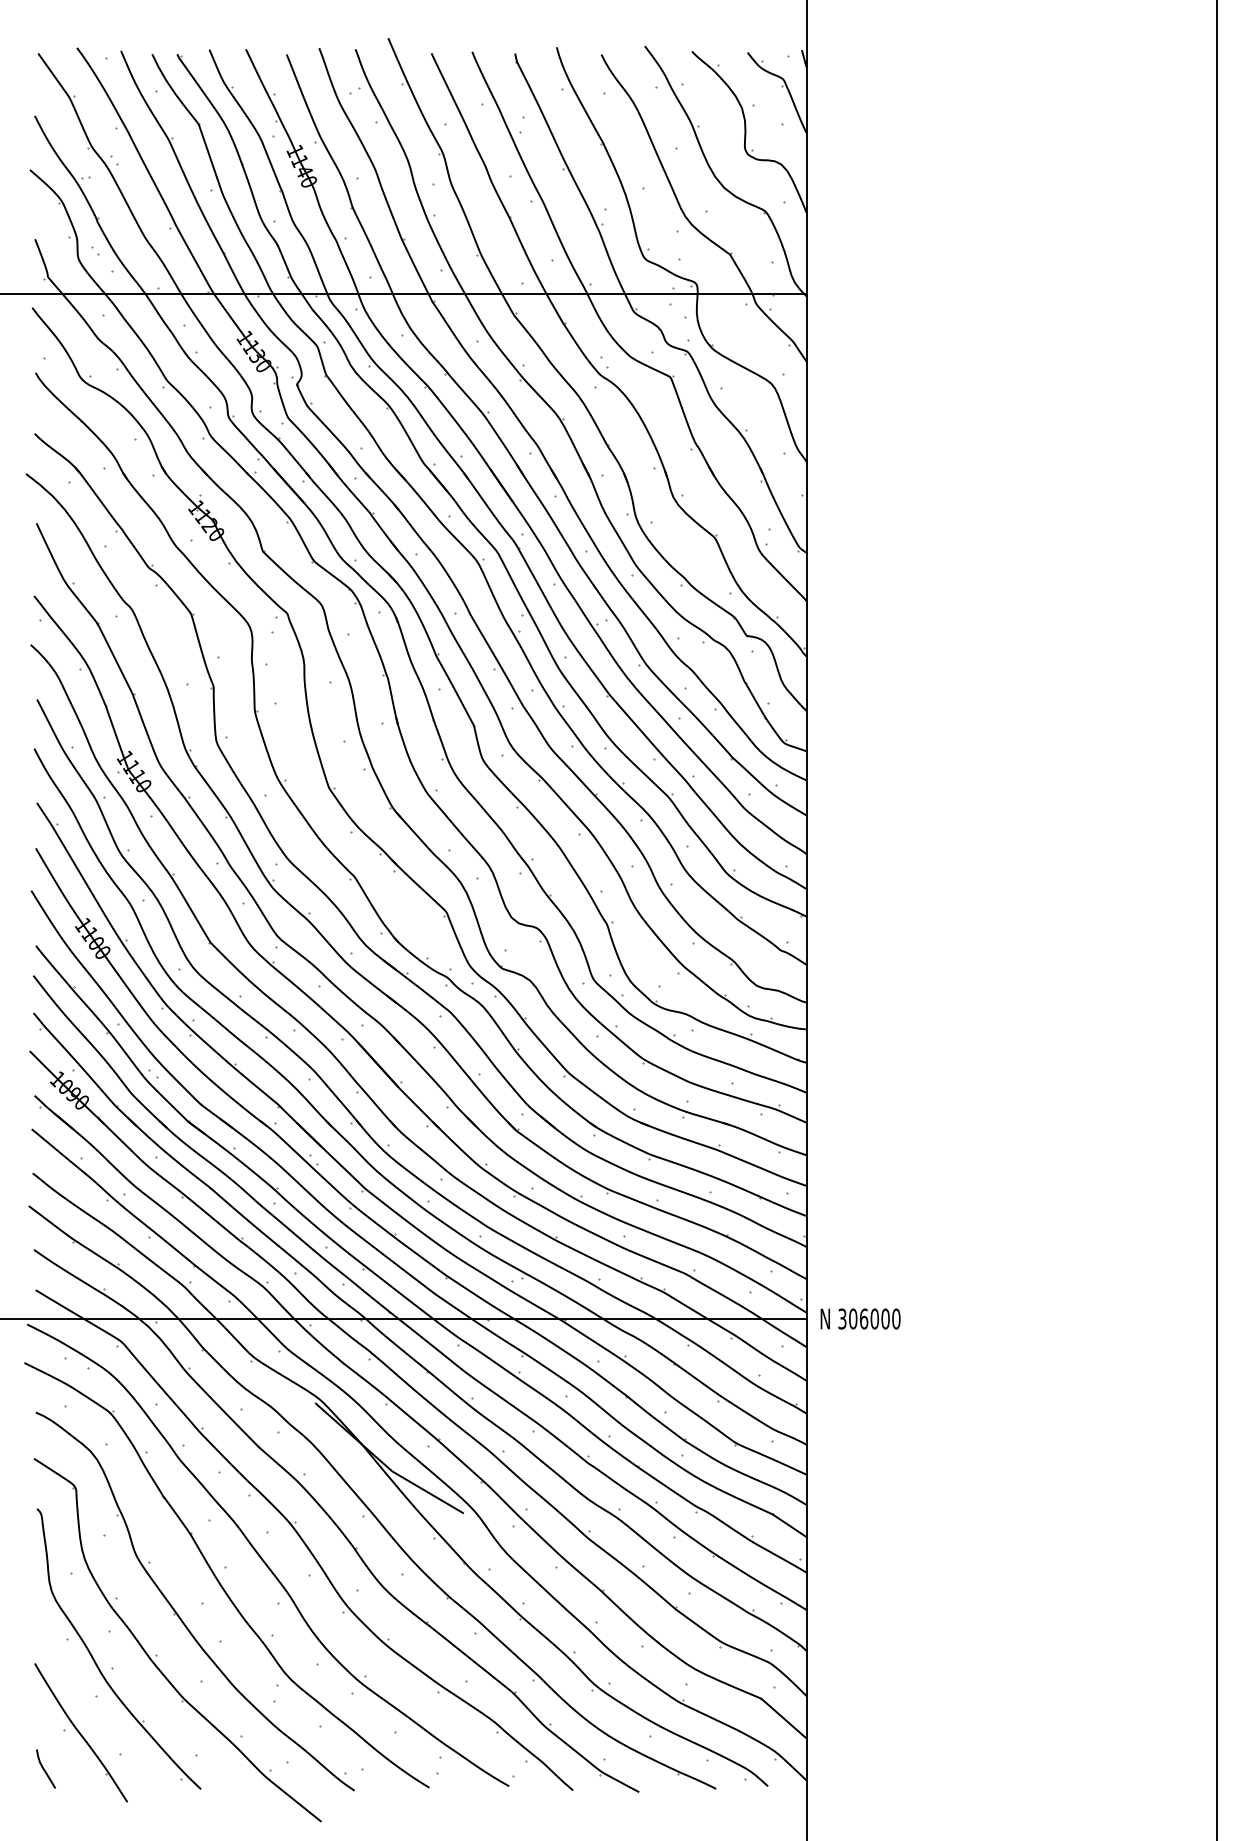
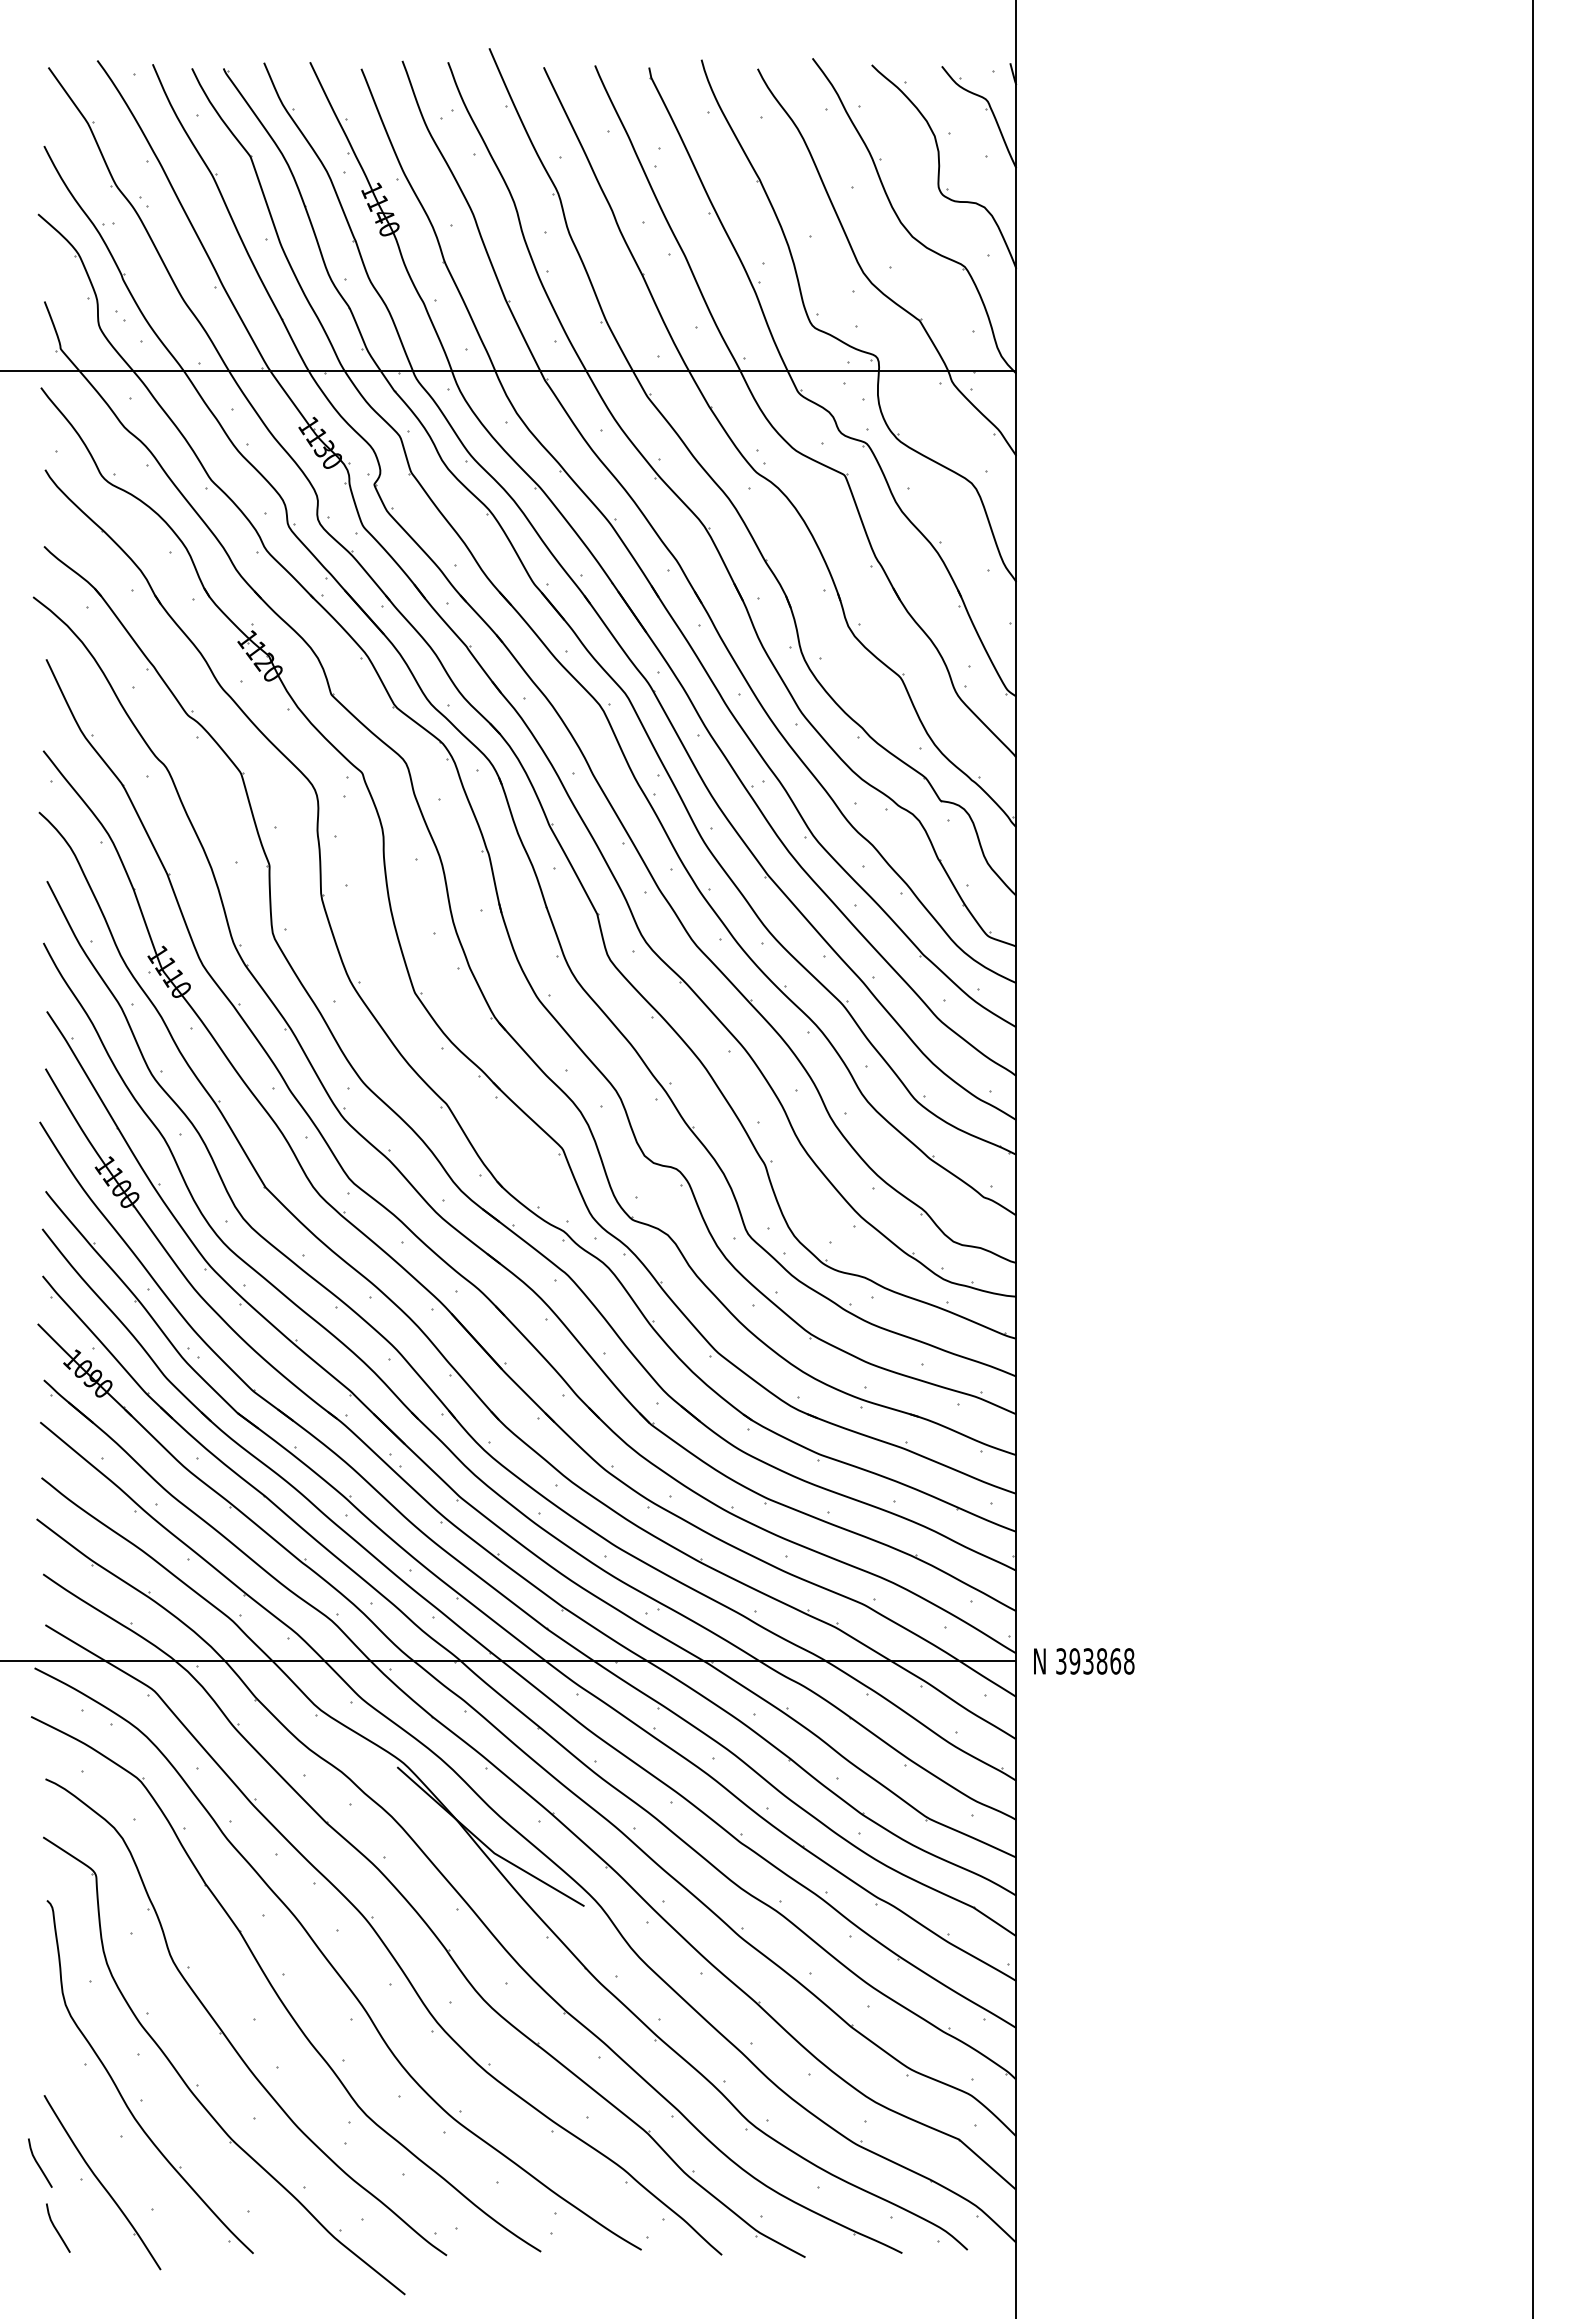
text: (874, 1319) -> (1101, 1661), 306000 -> 393868
curve: (30, 1717) -> (38, 2163), added

